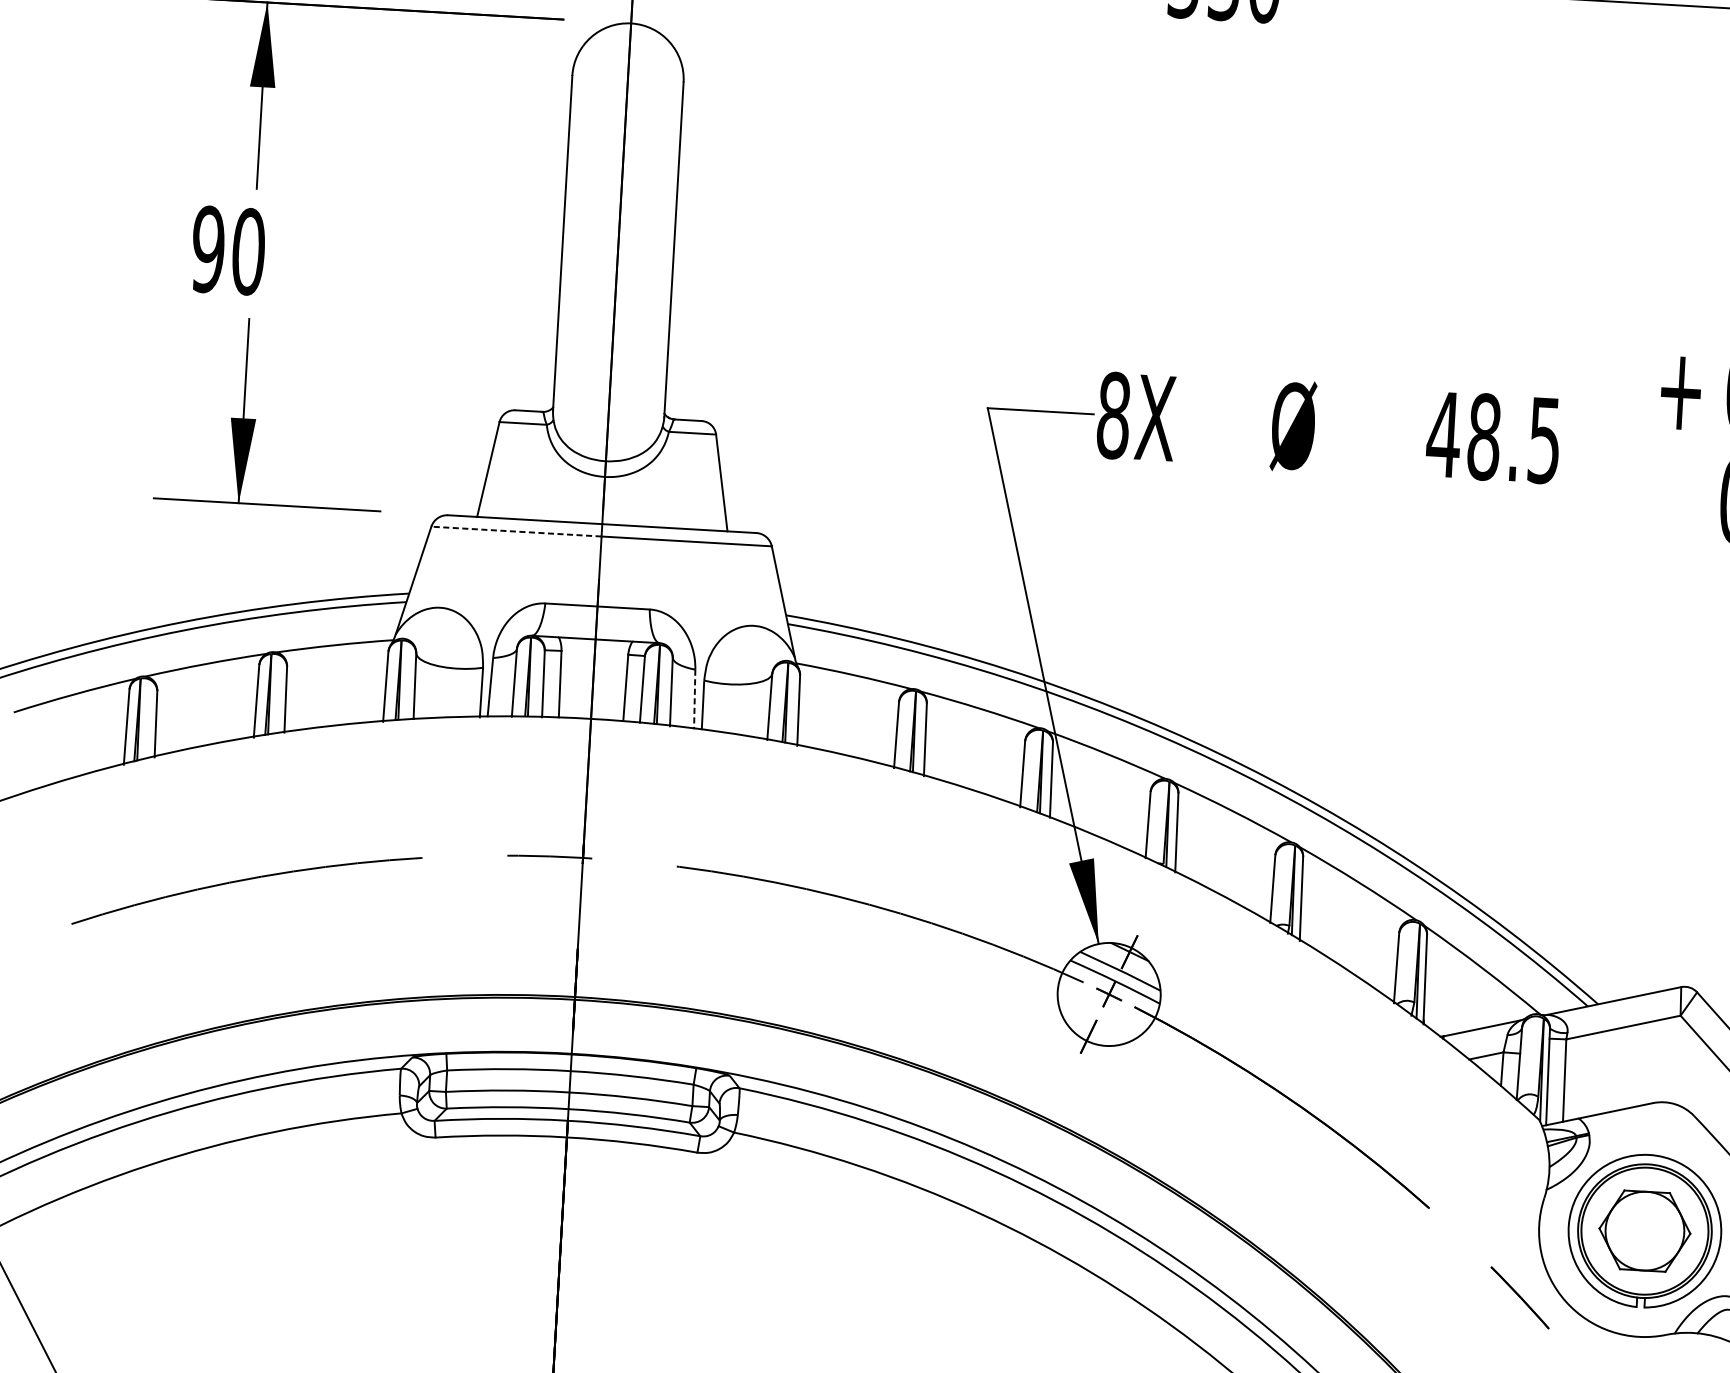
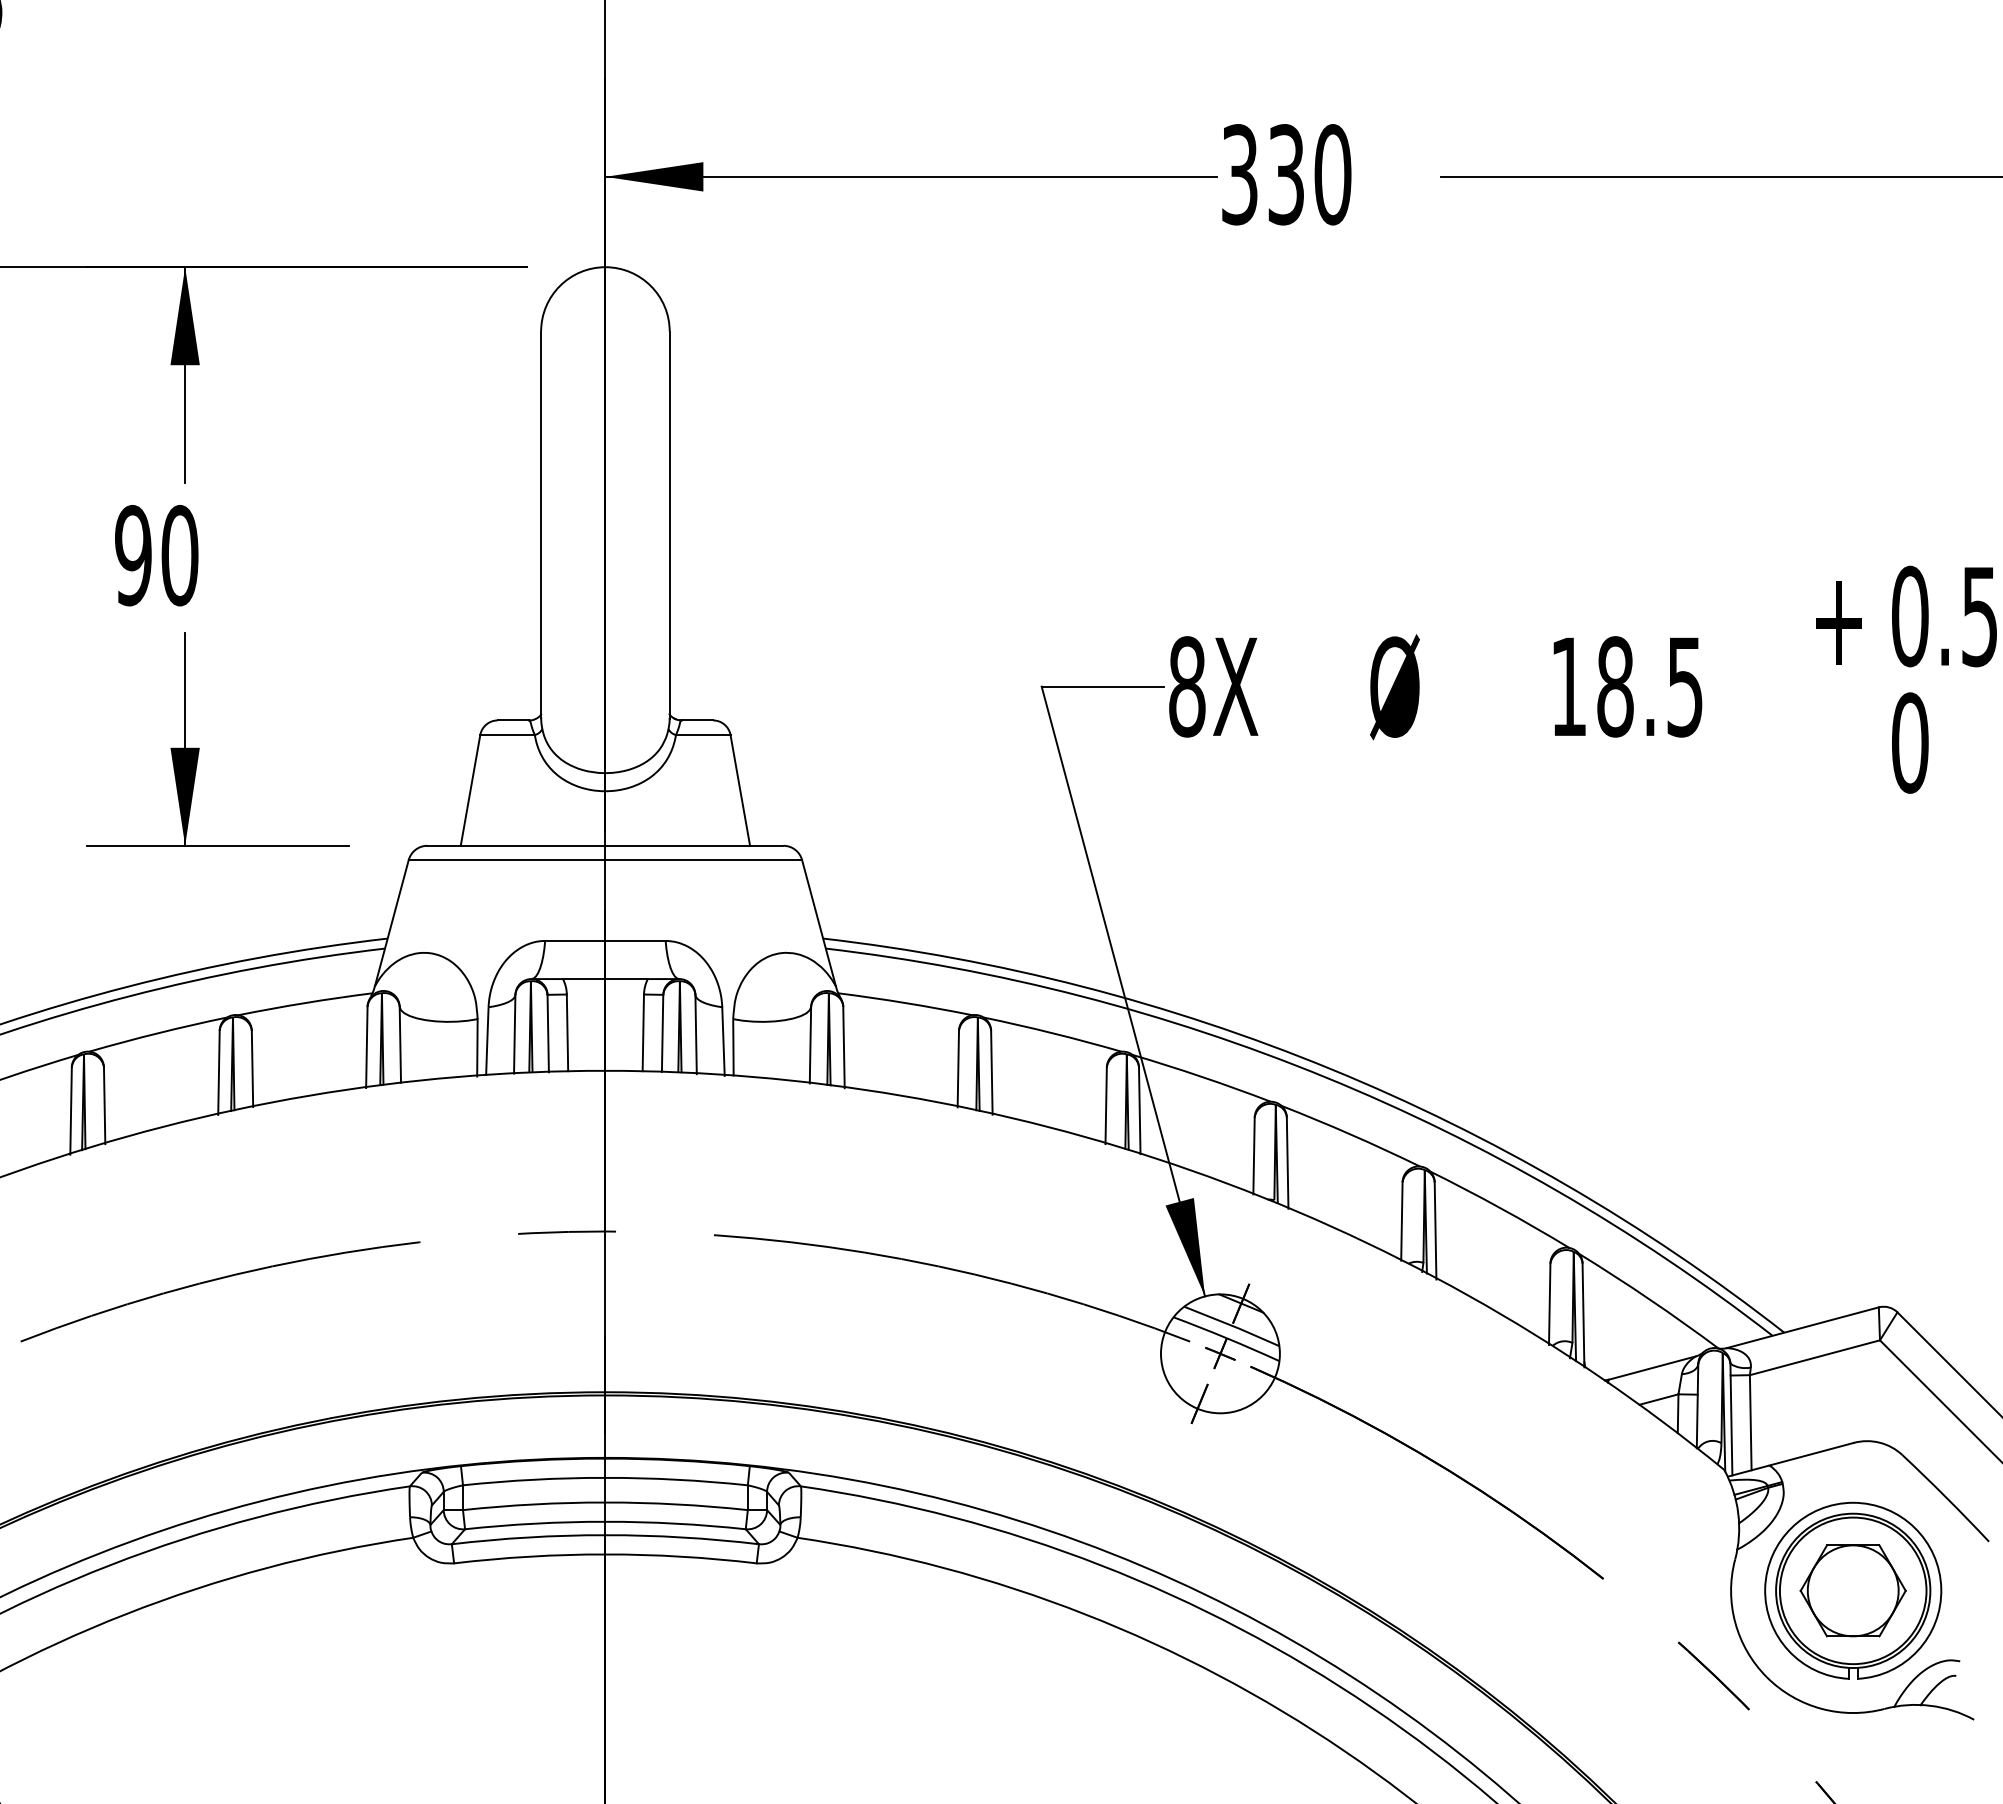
text: (1443, 434) -> (1568, 686), 48.5 -> 18.5
line: (515, 531) -> (506, 860), dashed -> solid
line: (694, 700) -> (723, 1042), dashed -> solid

